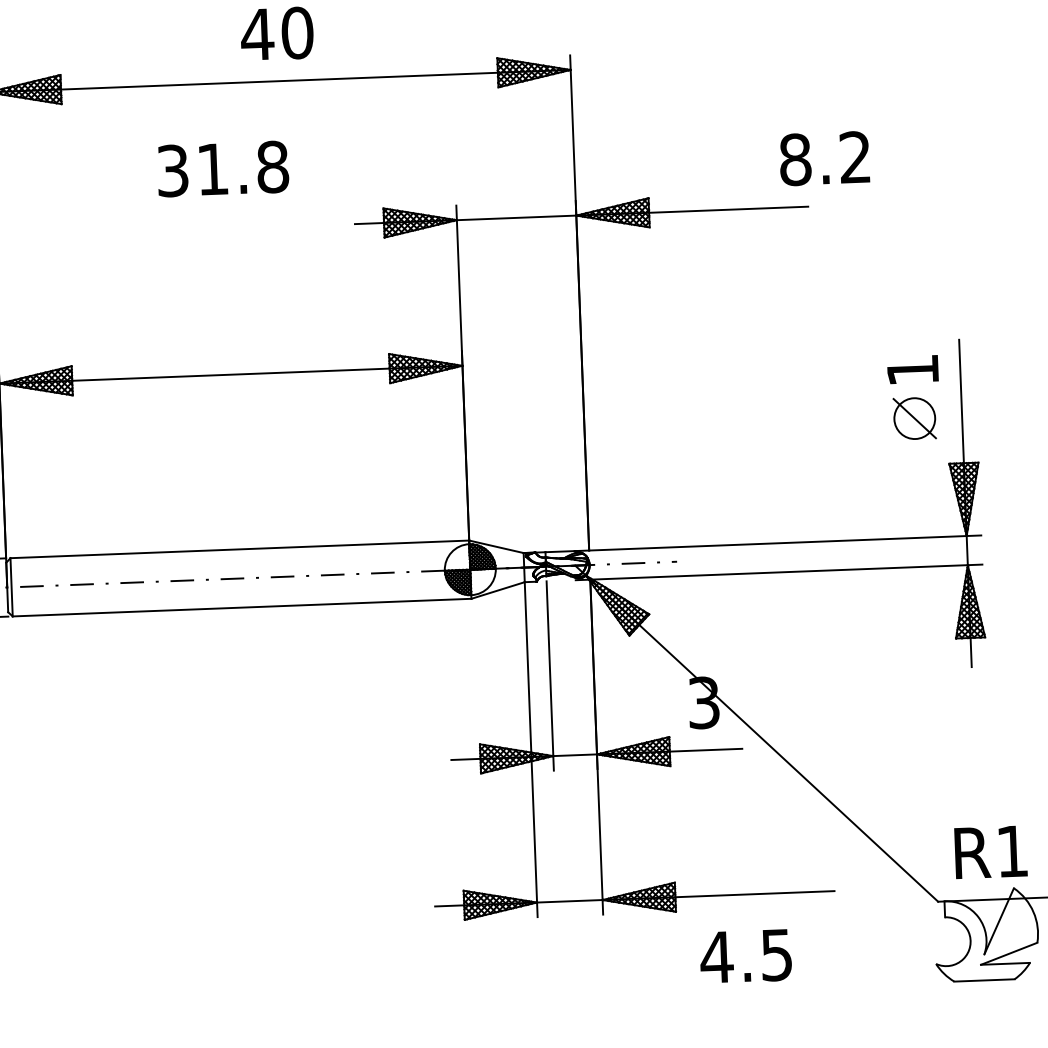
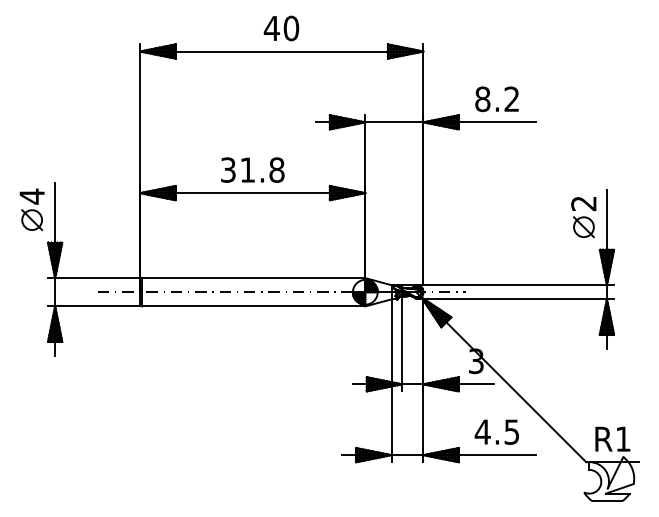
text: (823, 159) -> (496, 99), moved
text: (222, 167) -> (252, 169), moved
text: (911, 369) -> (583, 203), 1 -> 2
text: (744, 955) -> (496, 431), moved

